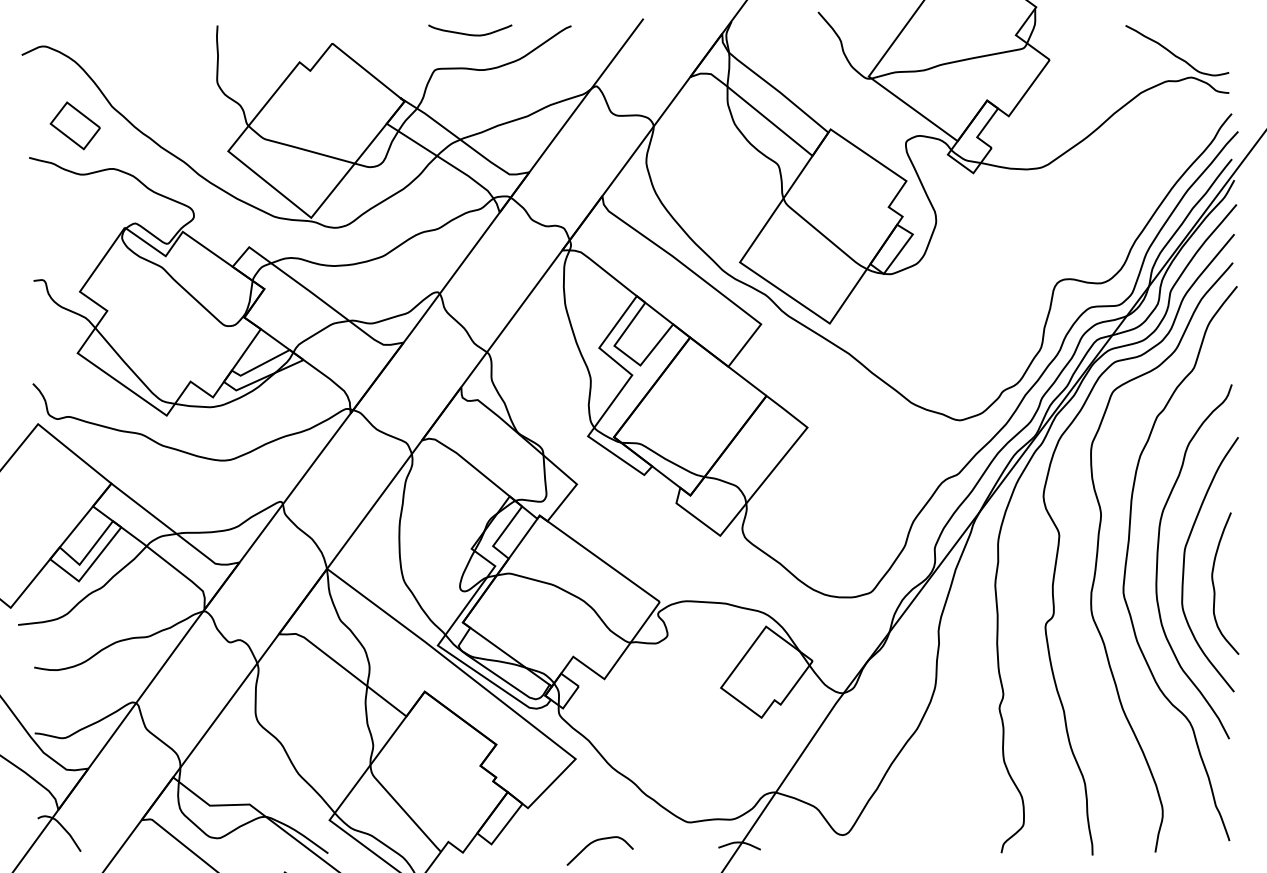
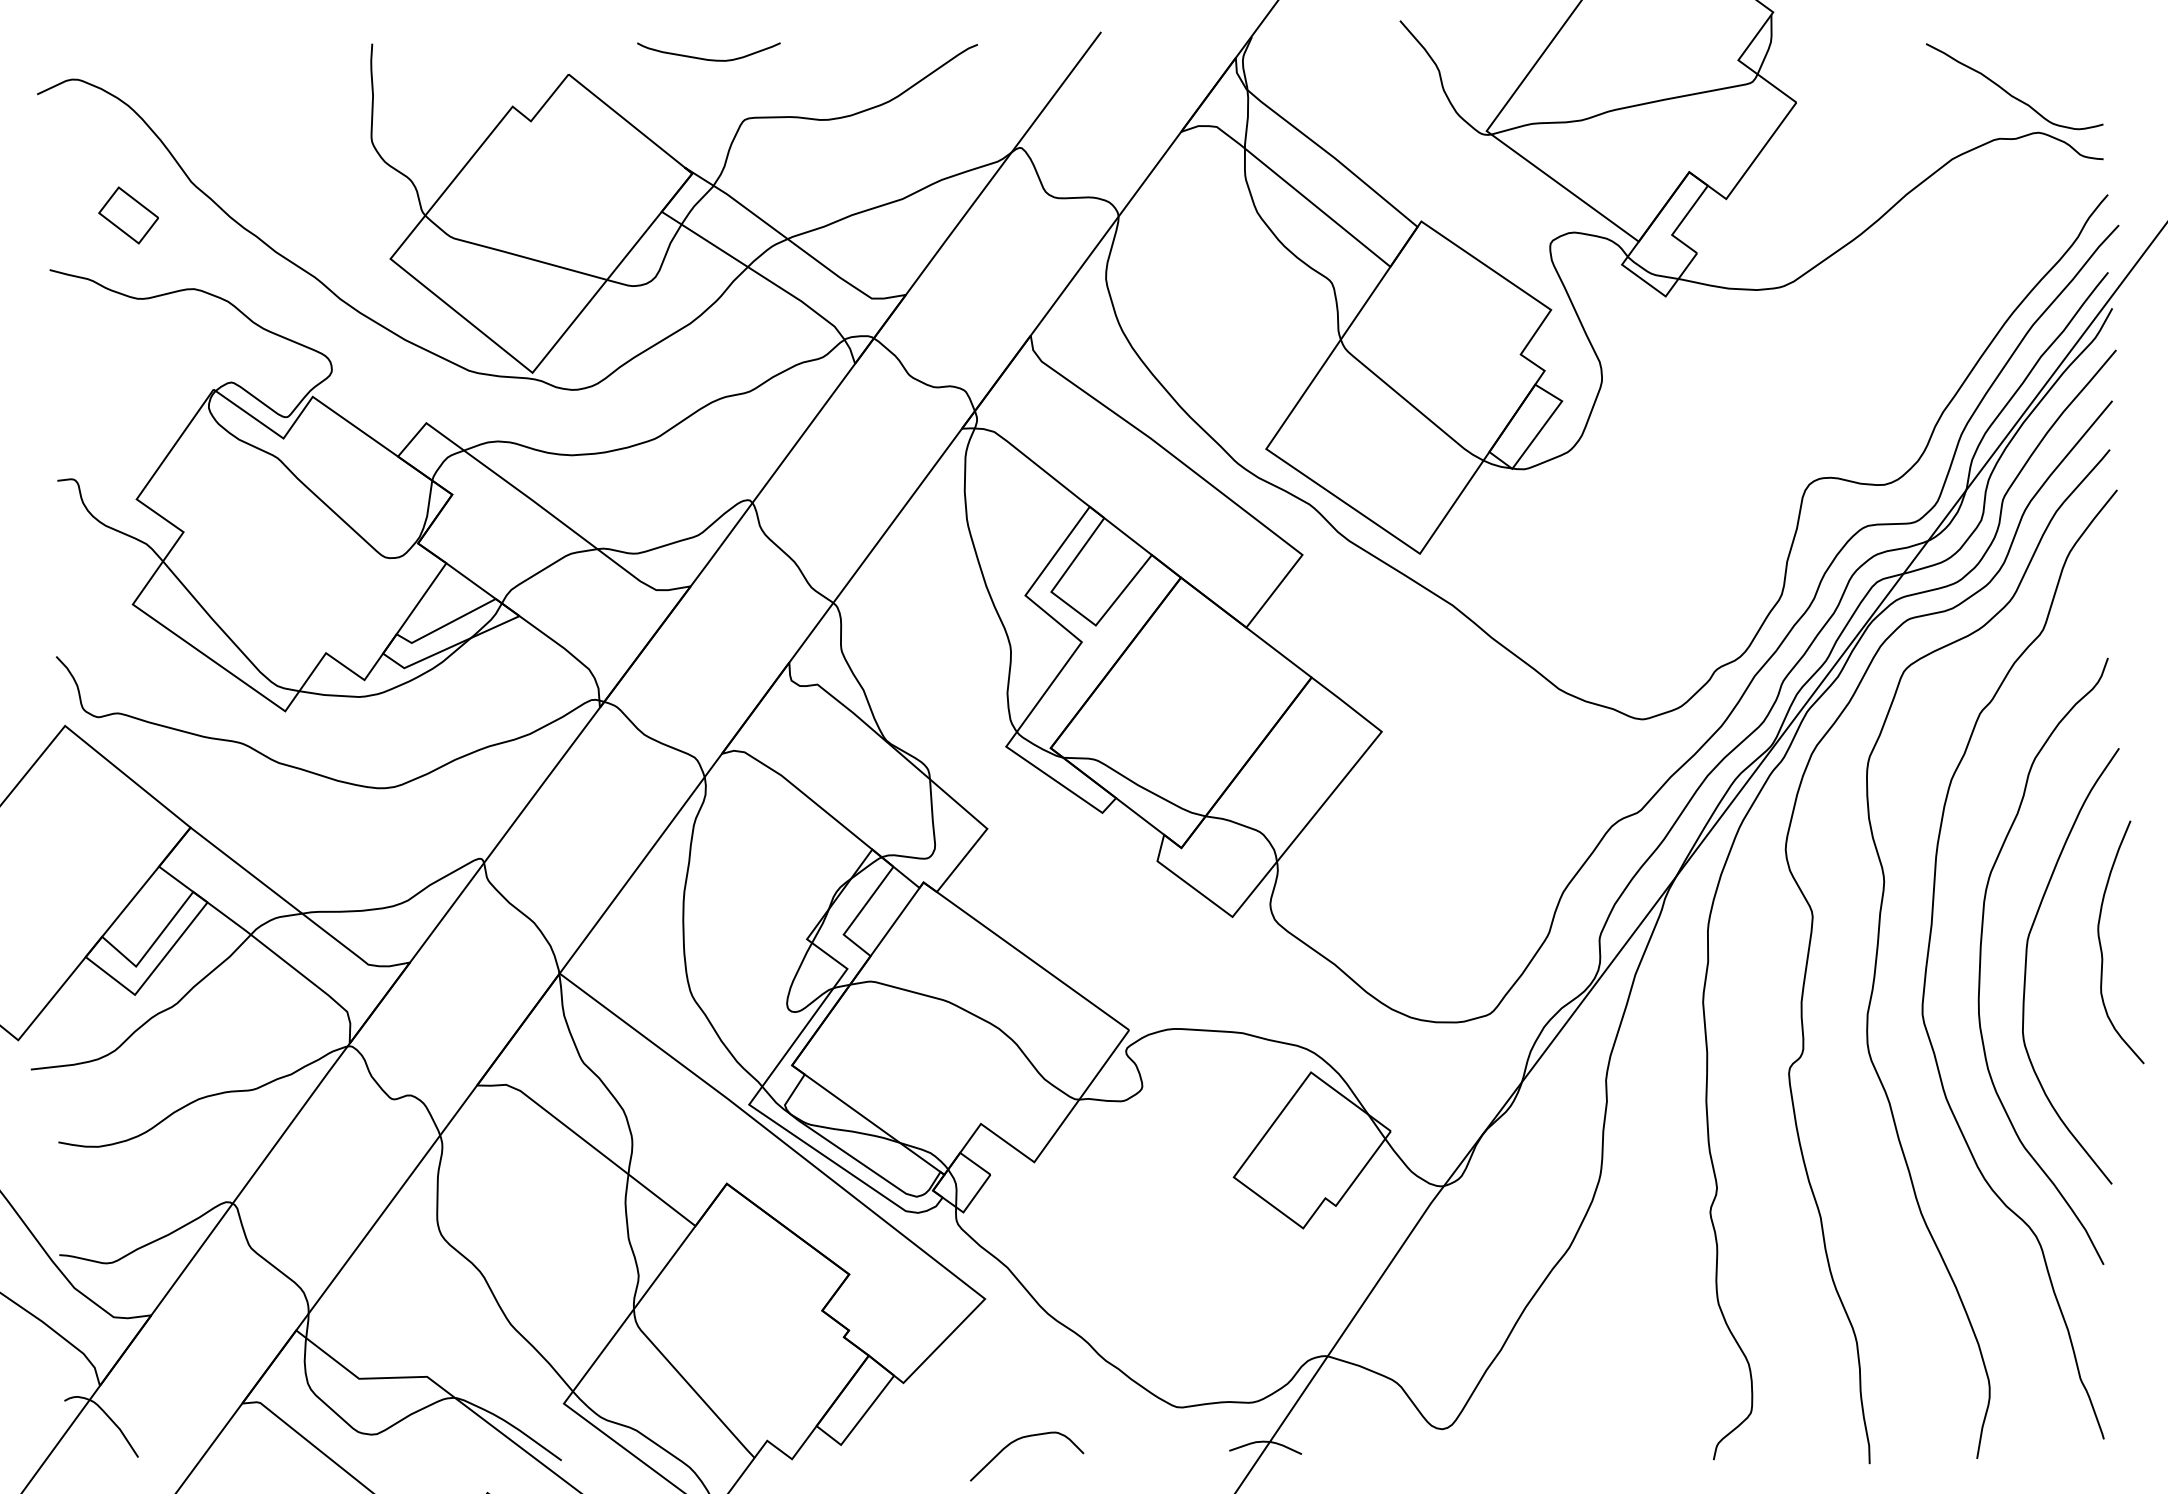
curve: (468, 33) -> (705, 57), moved
part: (74, 125) -> (127, 214), size x0.7
curve: (1214, 584) -> (2102, 943), moved

